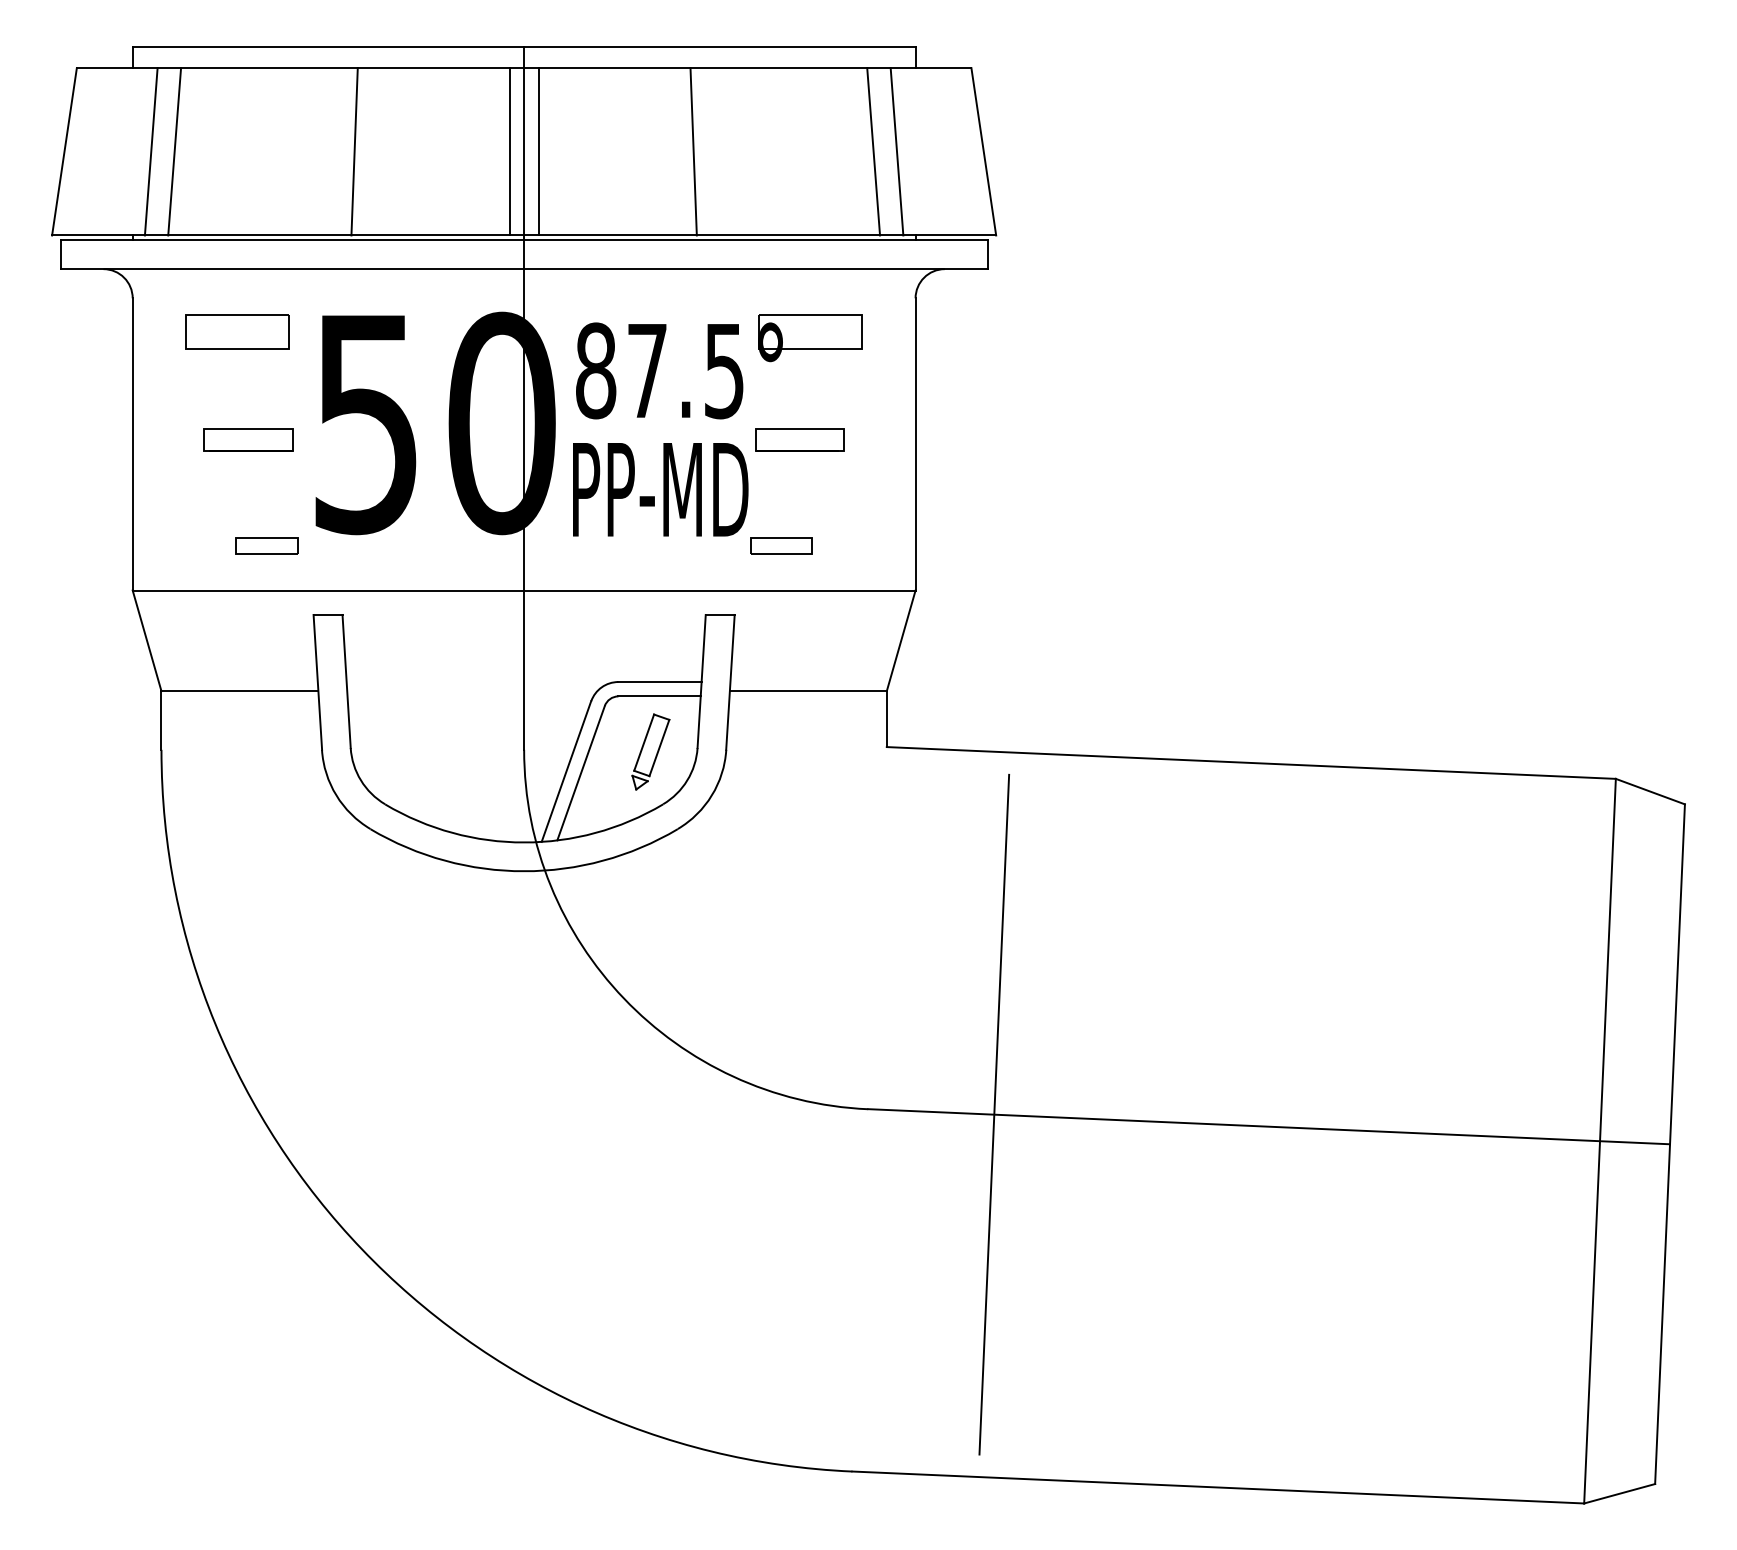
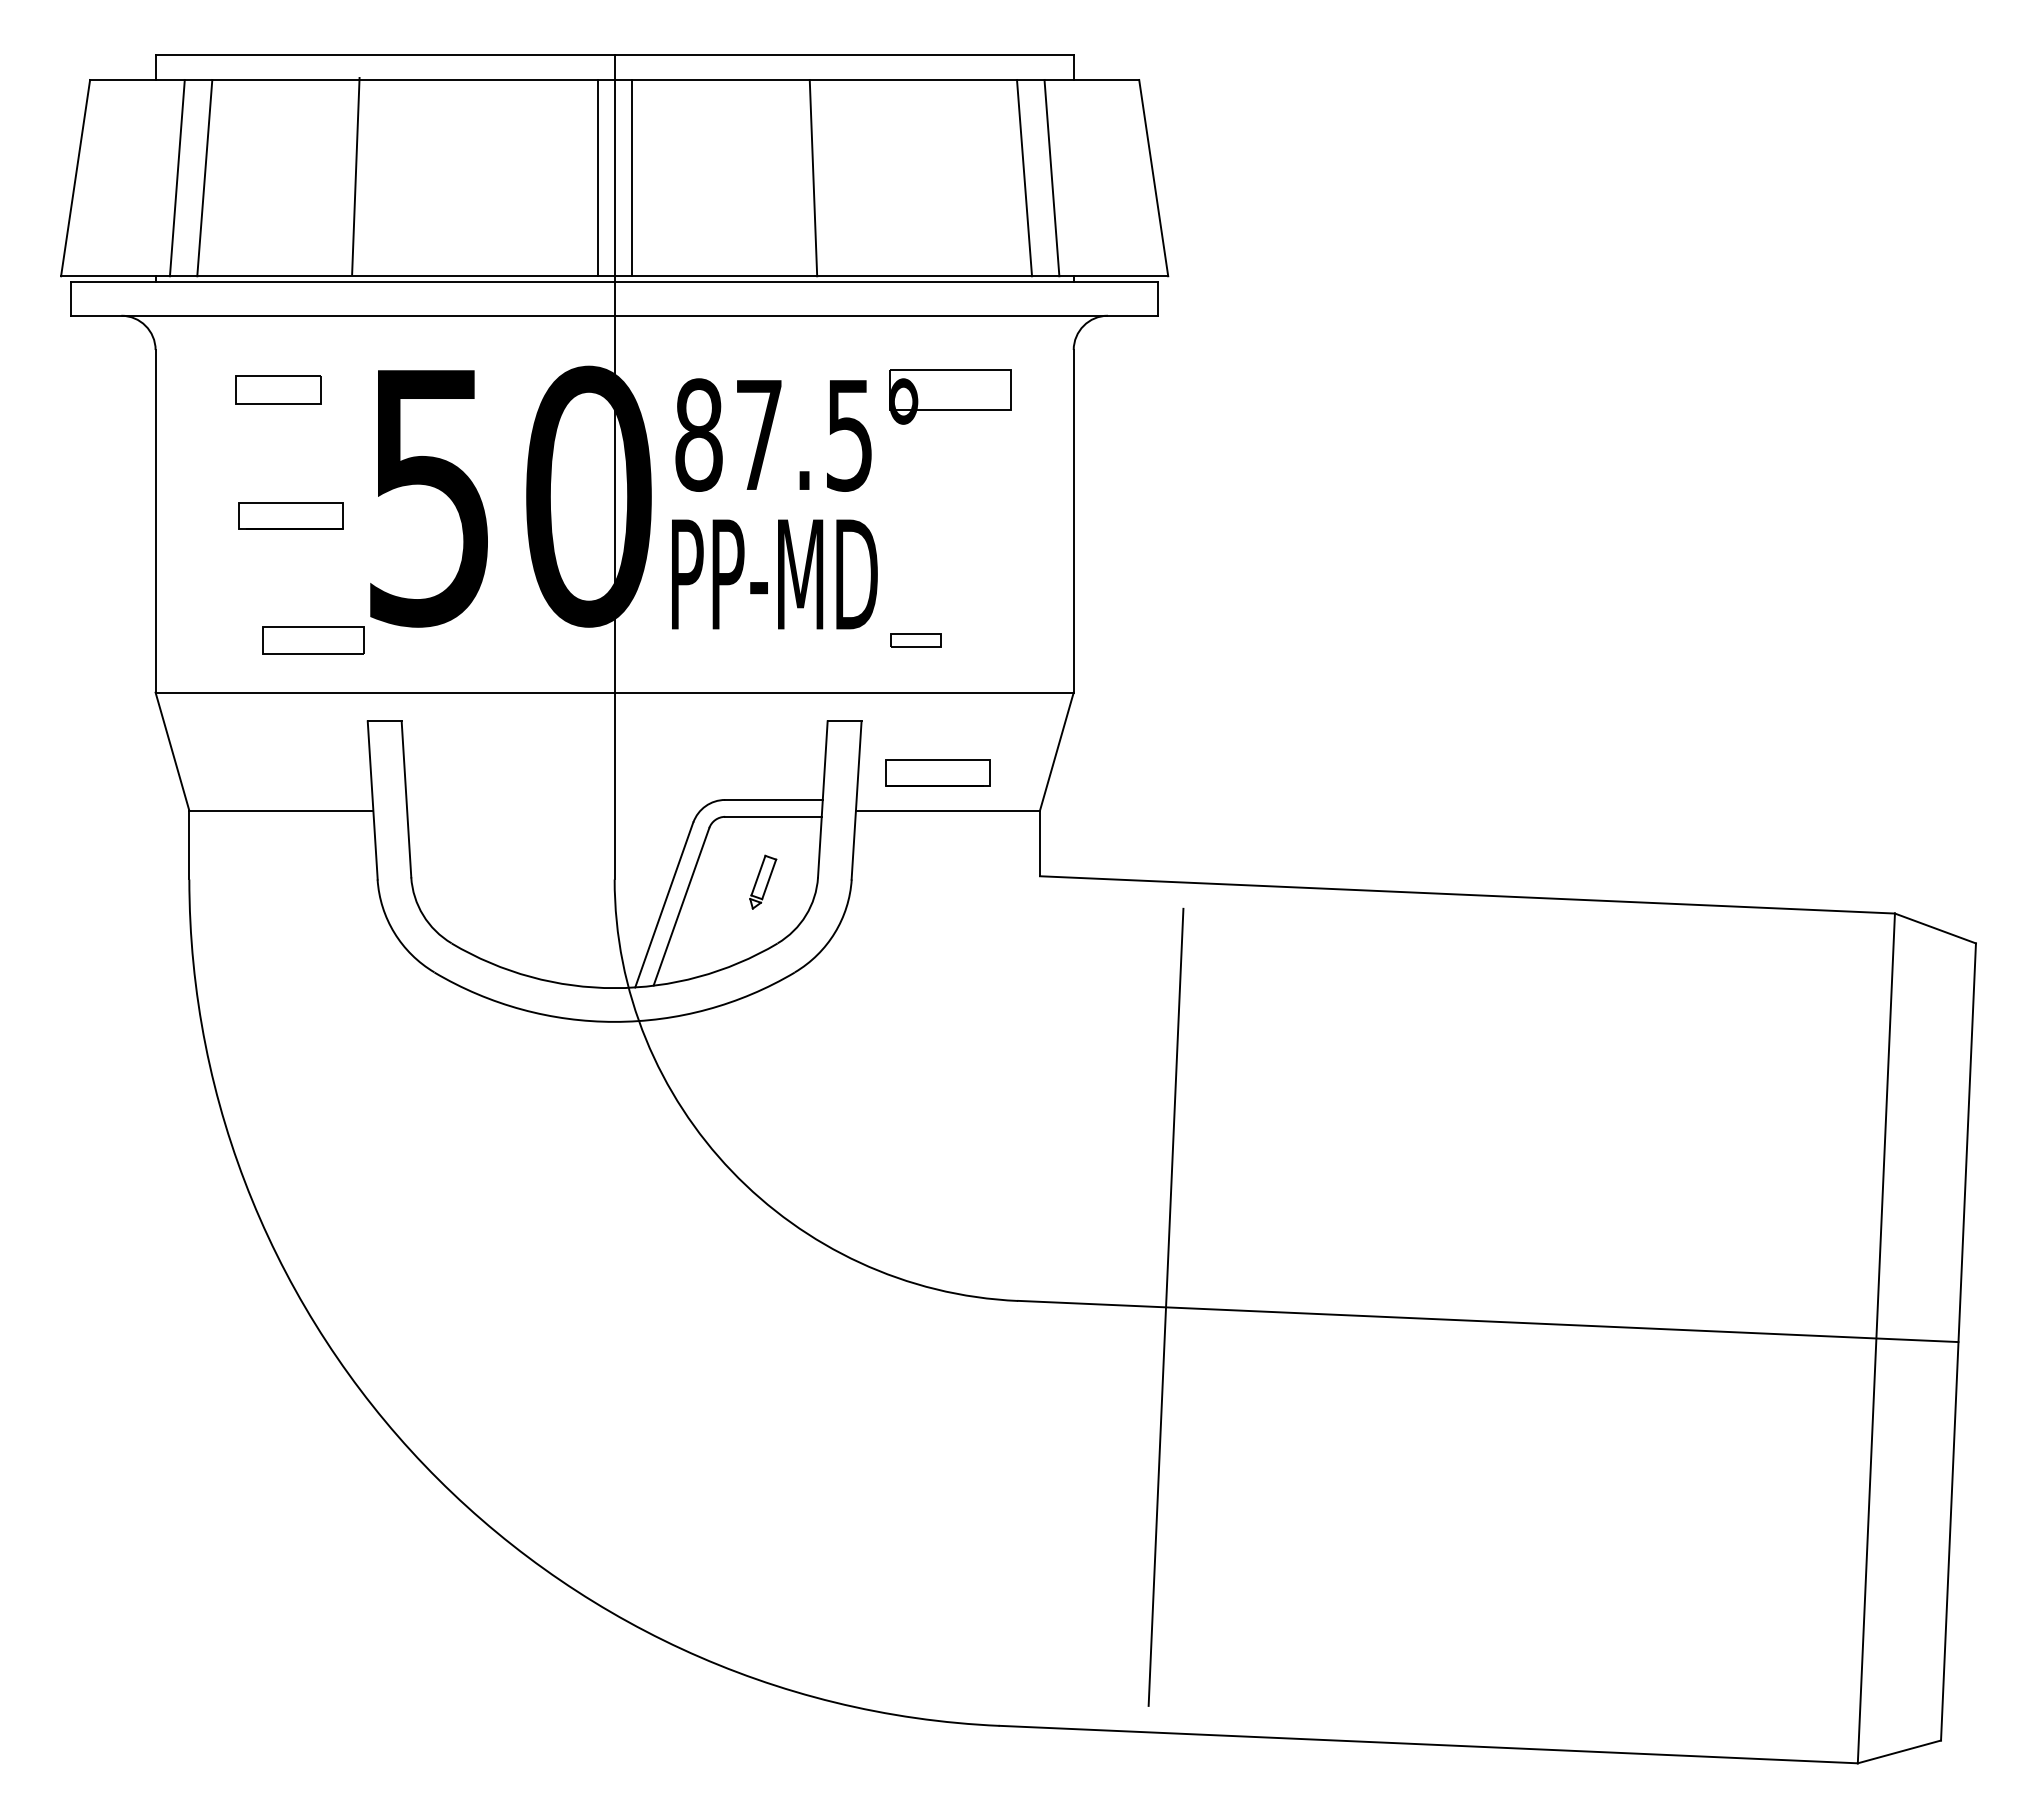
line: (354, 151) -> (355, 175), moved
part: (237, 332) -> (278, 389), size x0.7
part: (799, 439) -> (937, 772), moved
part: (266, 546) -> (312, 640), size x1.4
part: (780, 546) -> (915, 640), size x0.7
part: (650, 752) -> (762, 882), size x0.6

